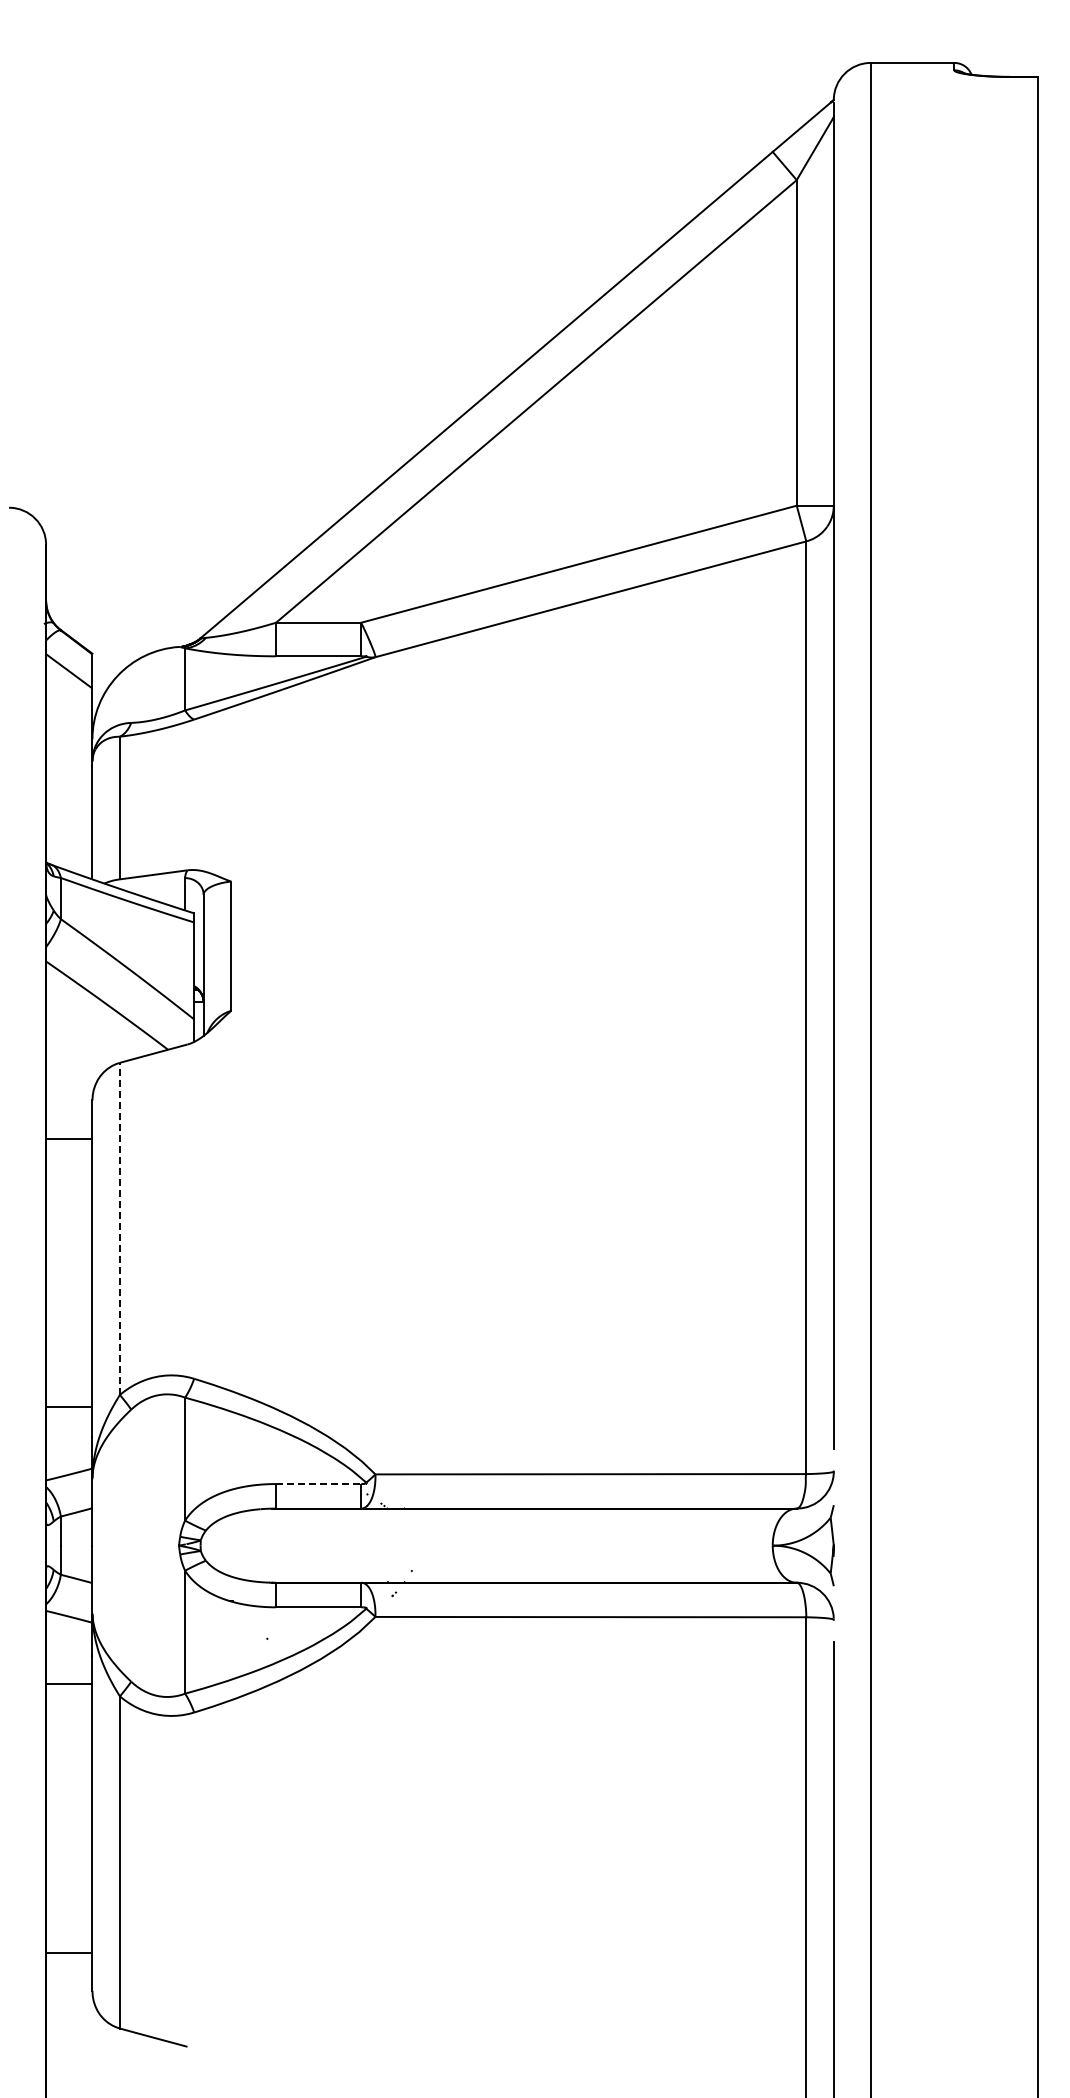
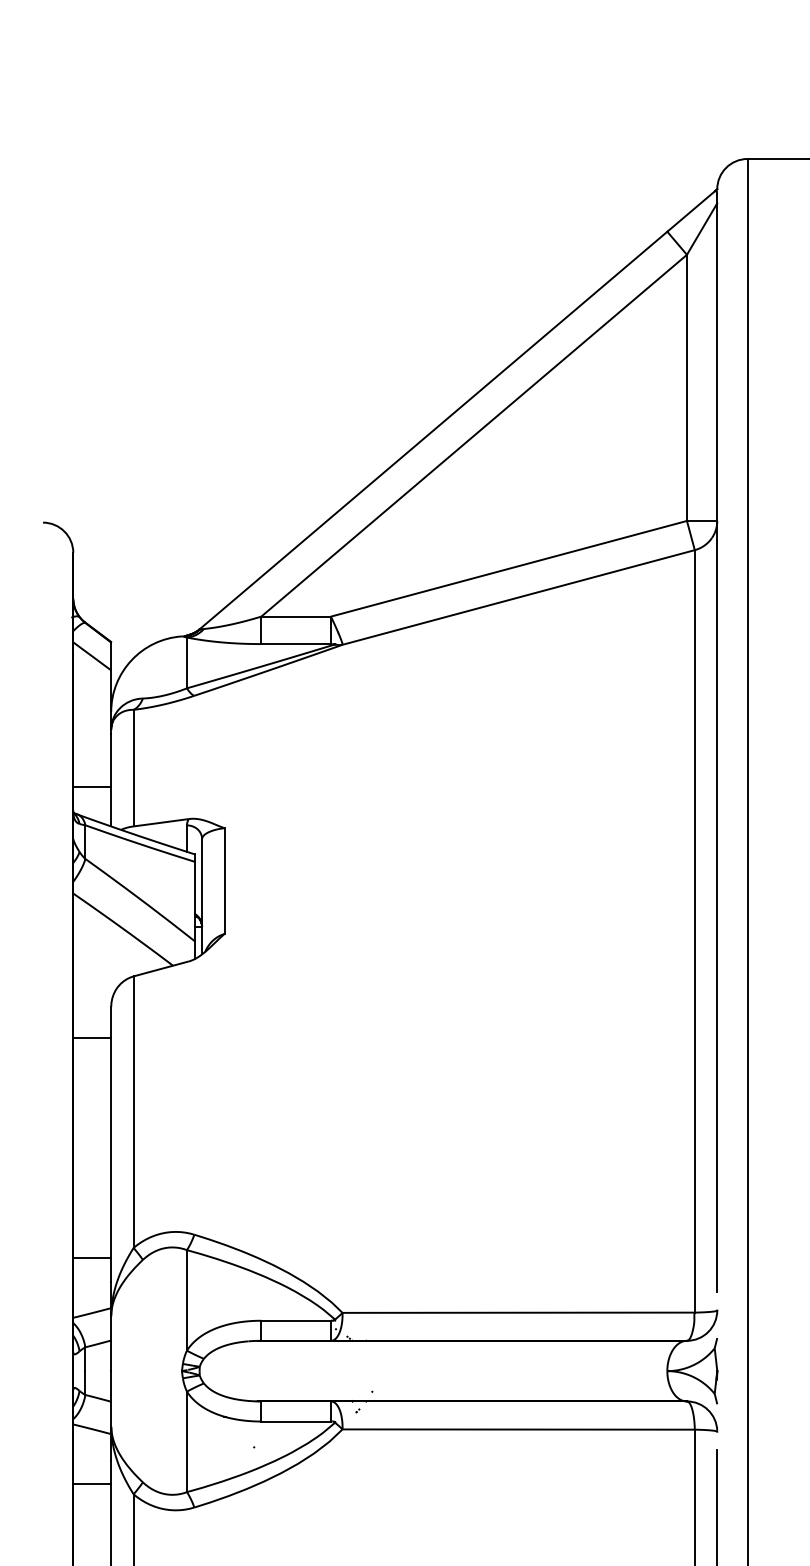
line: (69, 831) -> (92, 787), added
line: (119, 1228) -> (133, 1111), dashed -> solid
line: (318, 1484) -> (295, 1321), dashed -> solid

